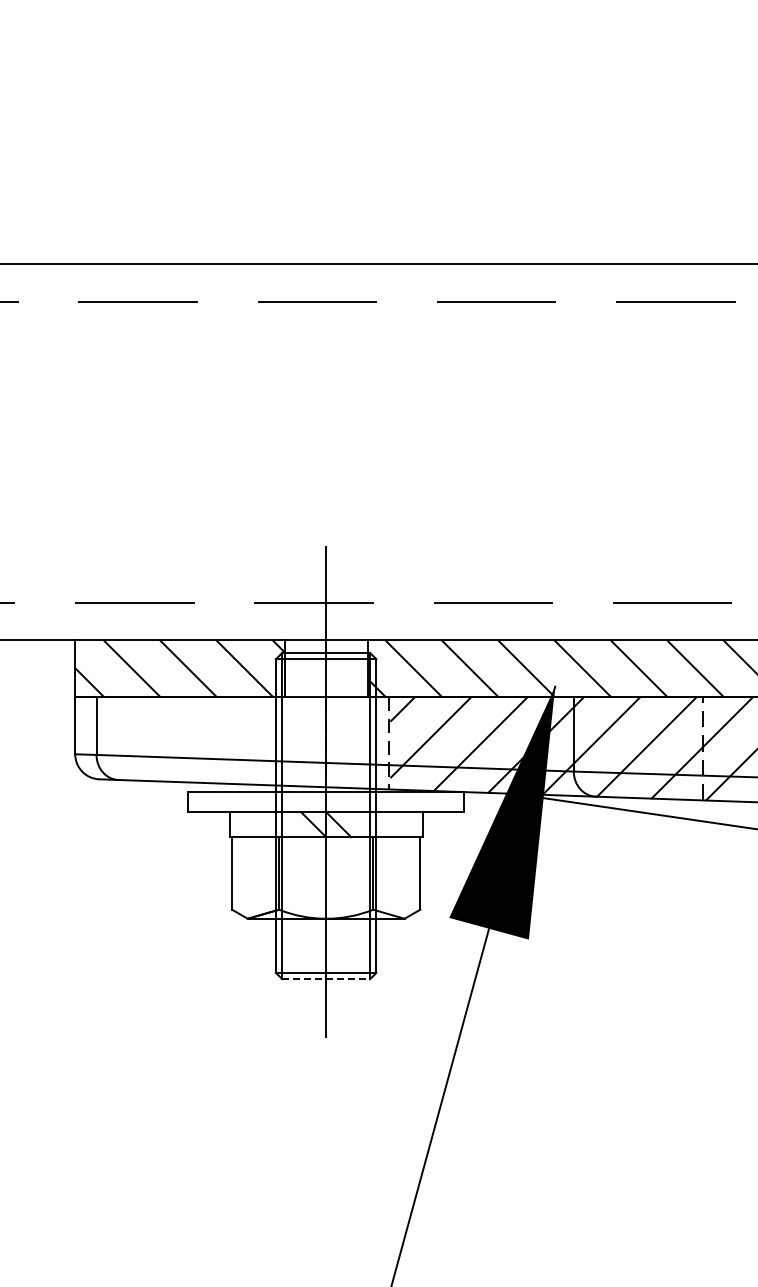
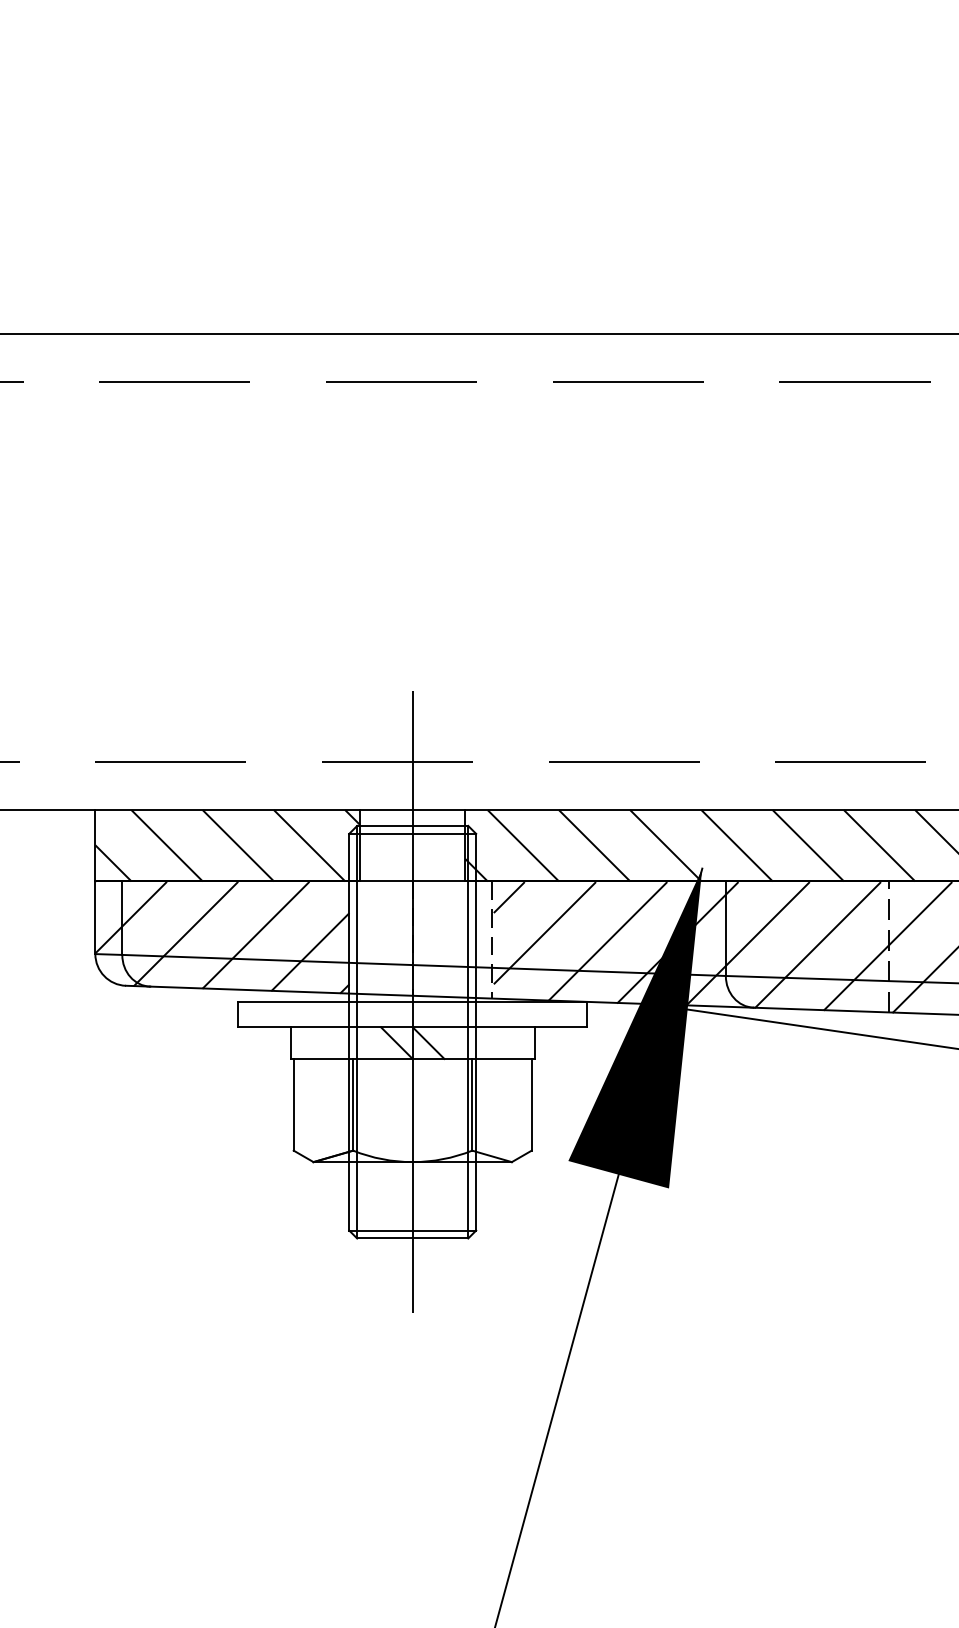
hatch: (175, 741) -> (222, 937), added
line: (326, 979) -> (413, 1238), dashed -> solid

